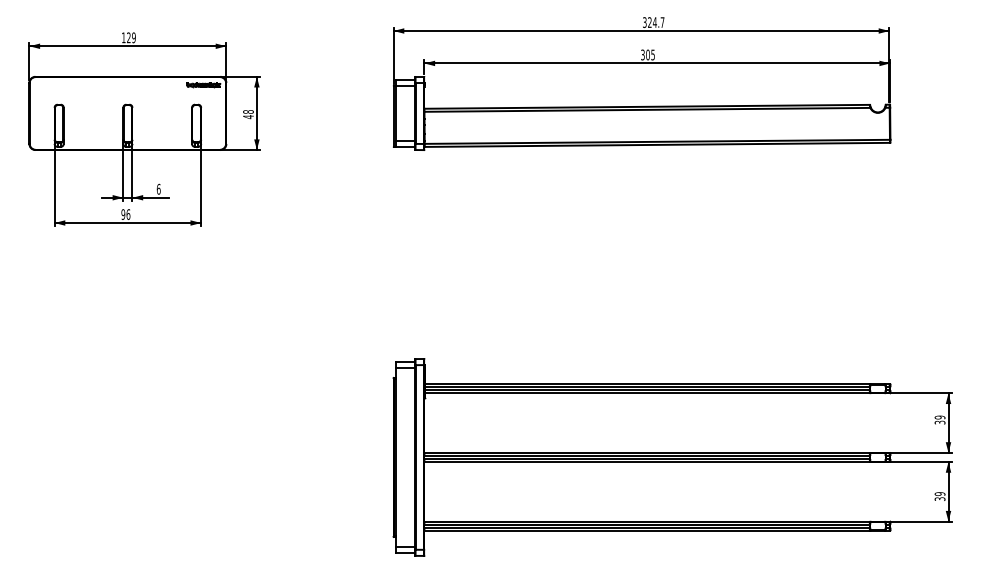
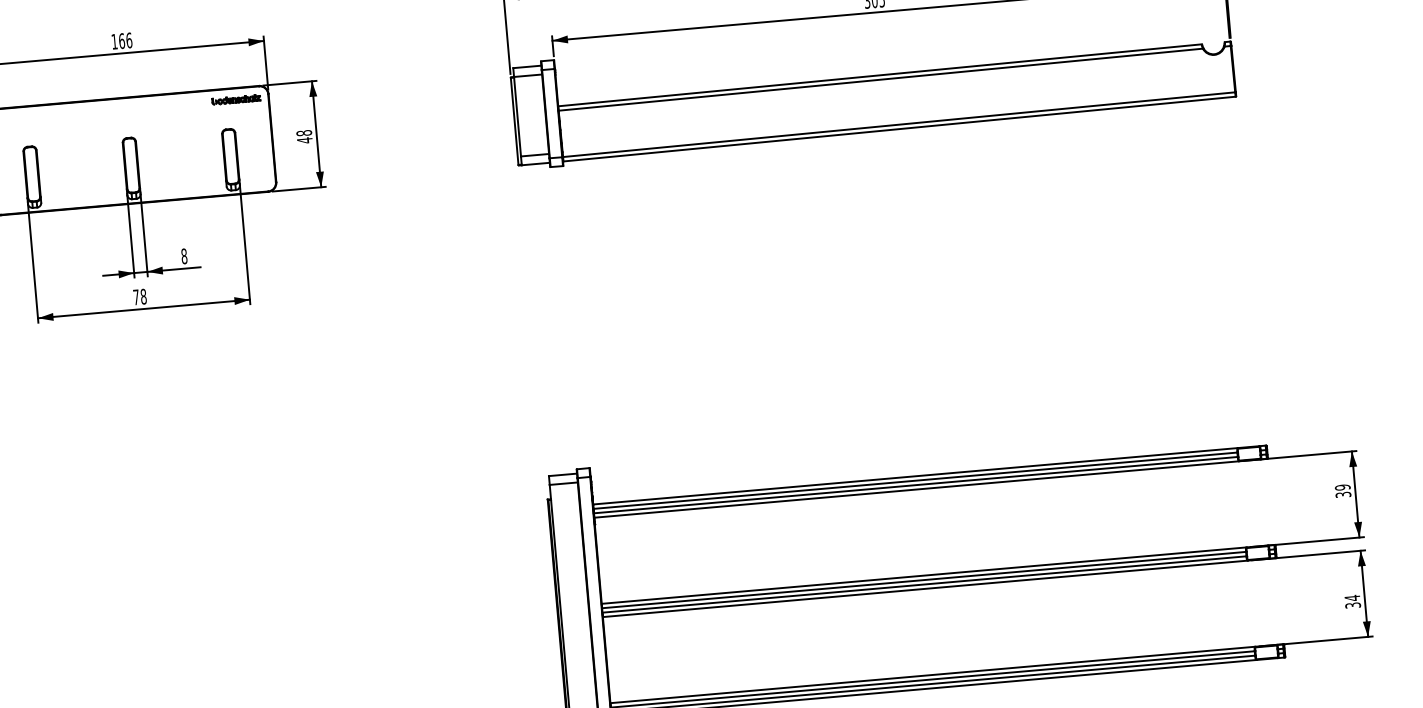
text: (131, 37) -> (125, 40), 129 -> 166
text: (158, 188) -> (183, 255), 6 -> 8
text: (125, 214) -> (139, 296), 96 -> 78
text: (939, 494) -> (1351, 598), 39 -> 34

